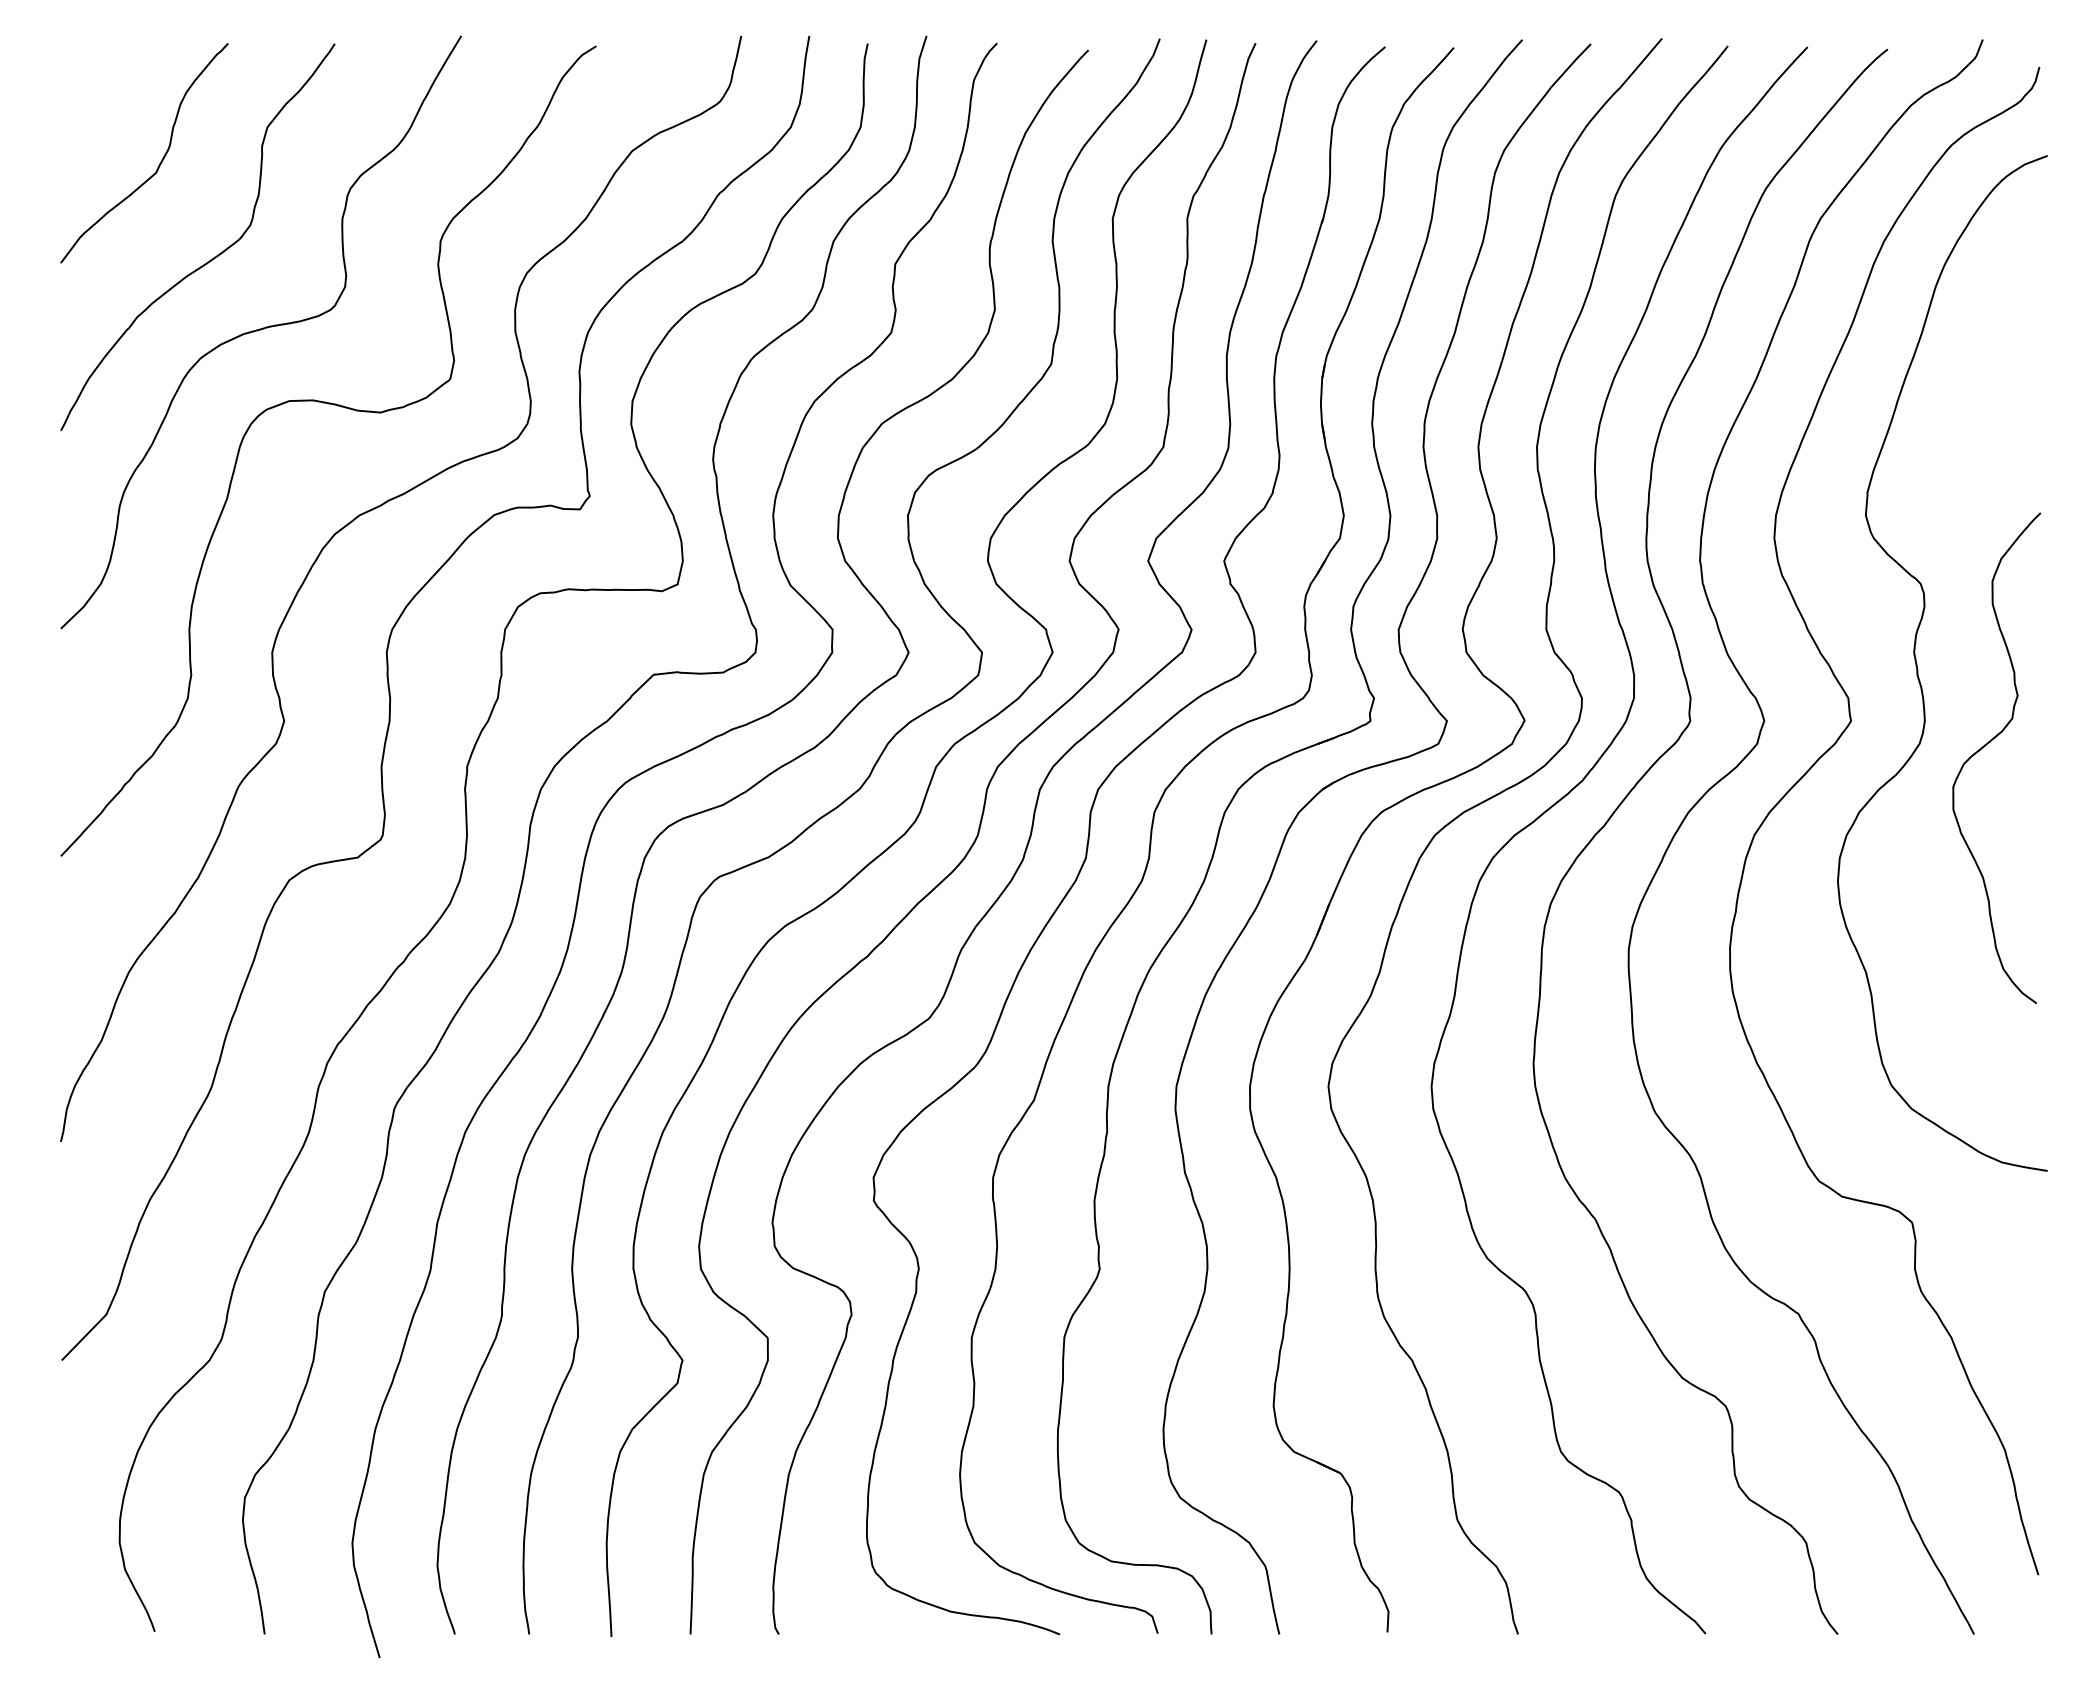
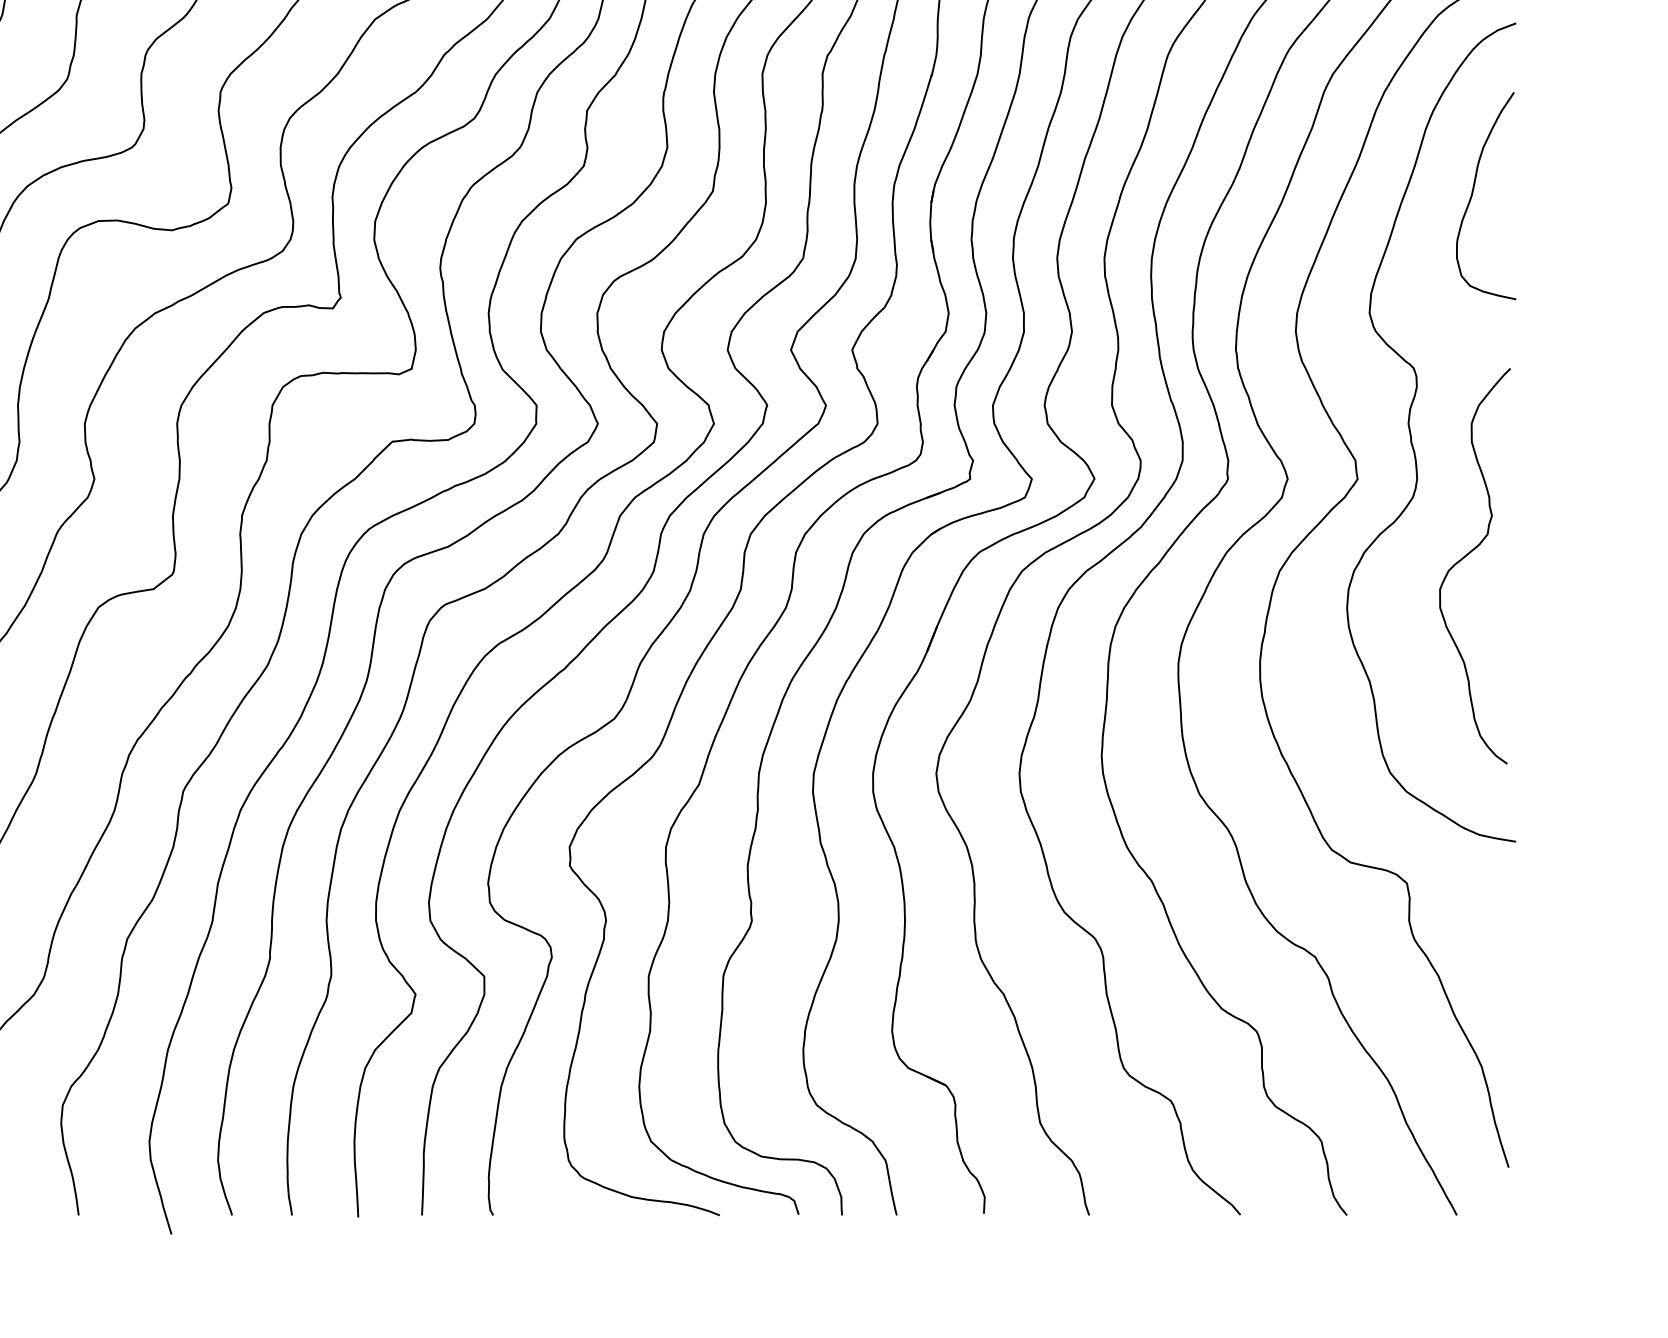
curve: (1994, 366) -> (1473, 193), added
curve: (1985, 746) -> (1466, 556), moved

